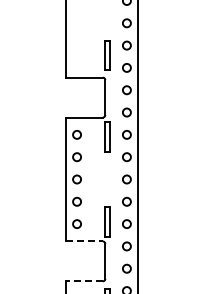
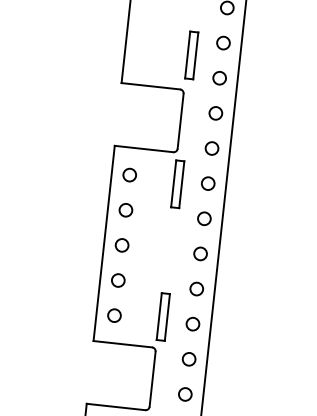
line: (84, 241) -> (123, 344), dashed -> solid
line: (84, 281) -> (116, 407), dashed -> solid

